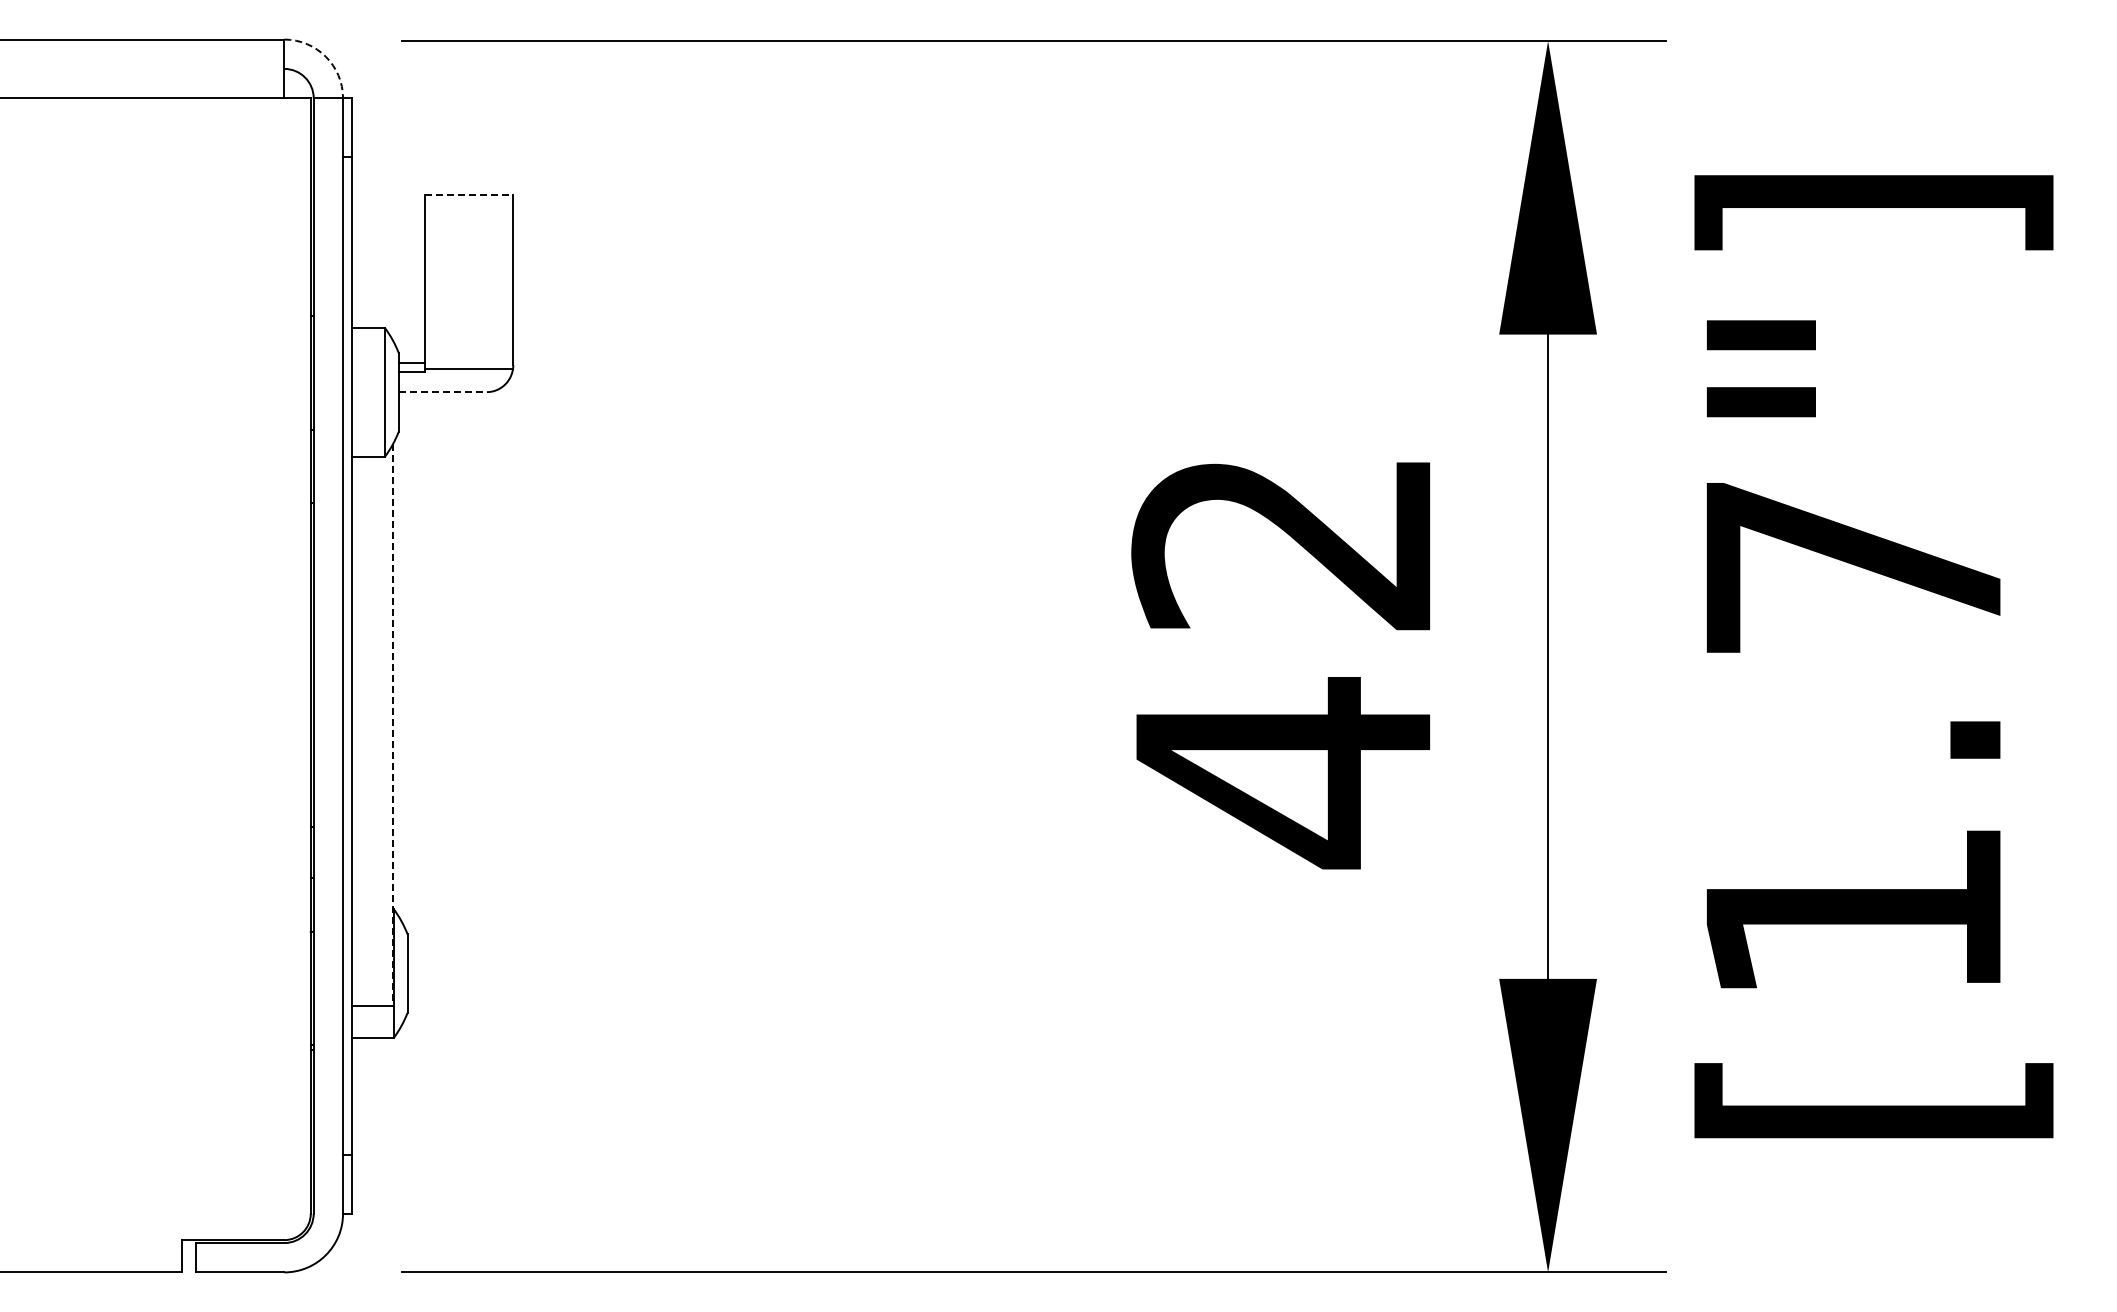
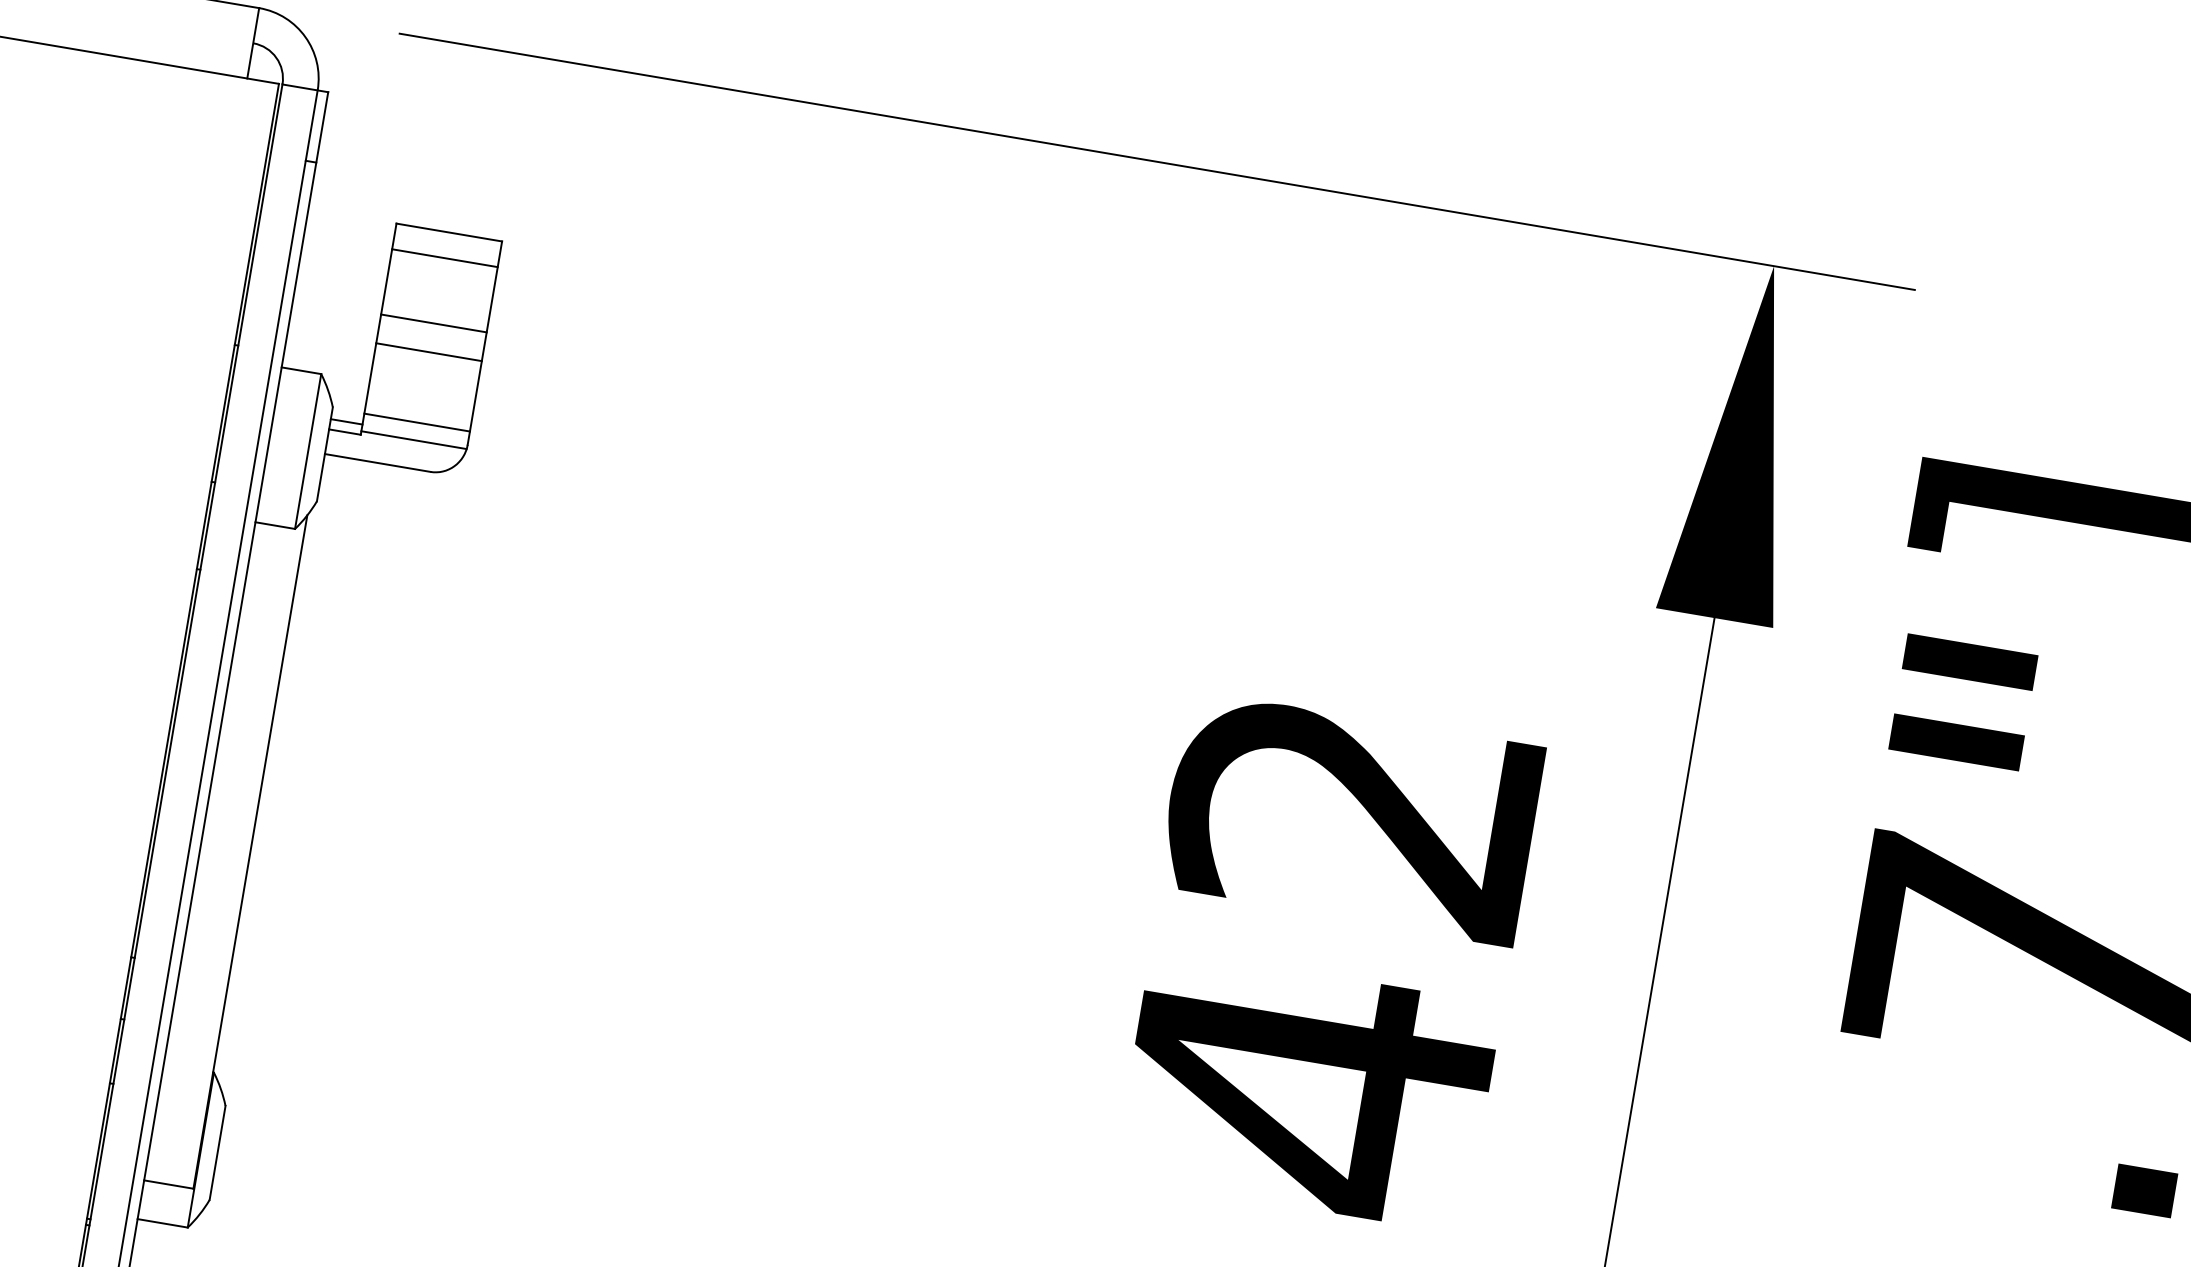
arc: (325, 56) -> (305, 36), dashed -> solid
line: (469, 195) -> (449, 232), dashed -> solid
line: (469, 216) -> (445, 257), added
line: (469, 271) -> (434, 323), added
line: (469, 295) -> (429, 352), added
line: (469, 353) -> (417, 422), added
line: (443, 392) -> (378, 463), dashed -> solid
line: (392, 725) -> (249, 852), dashed -> solid

